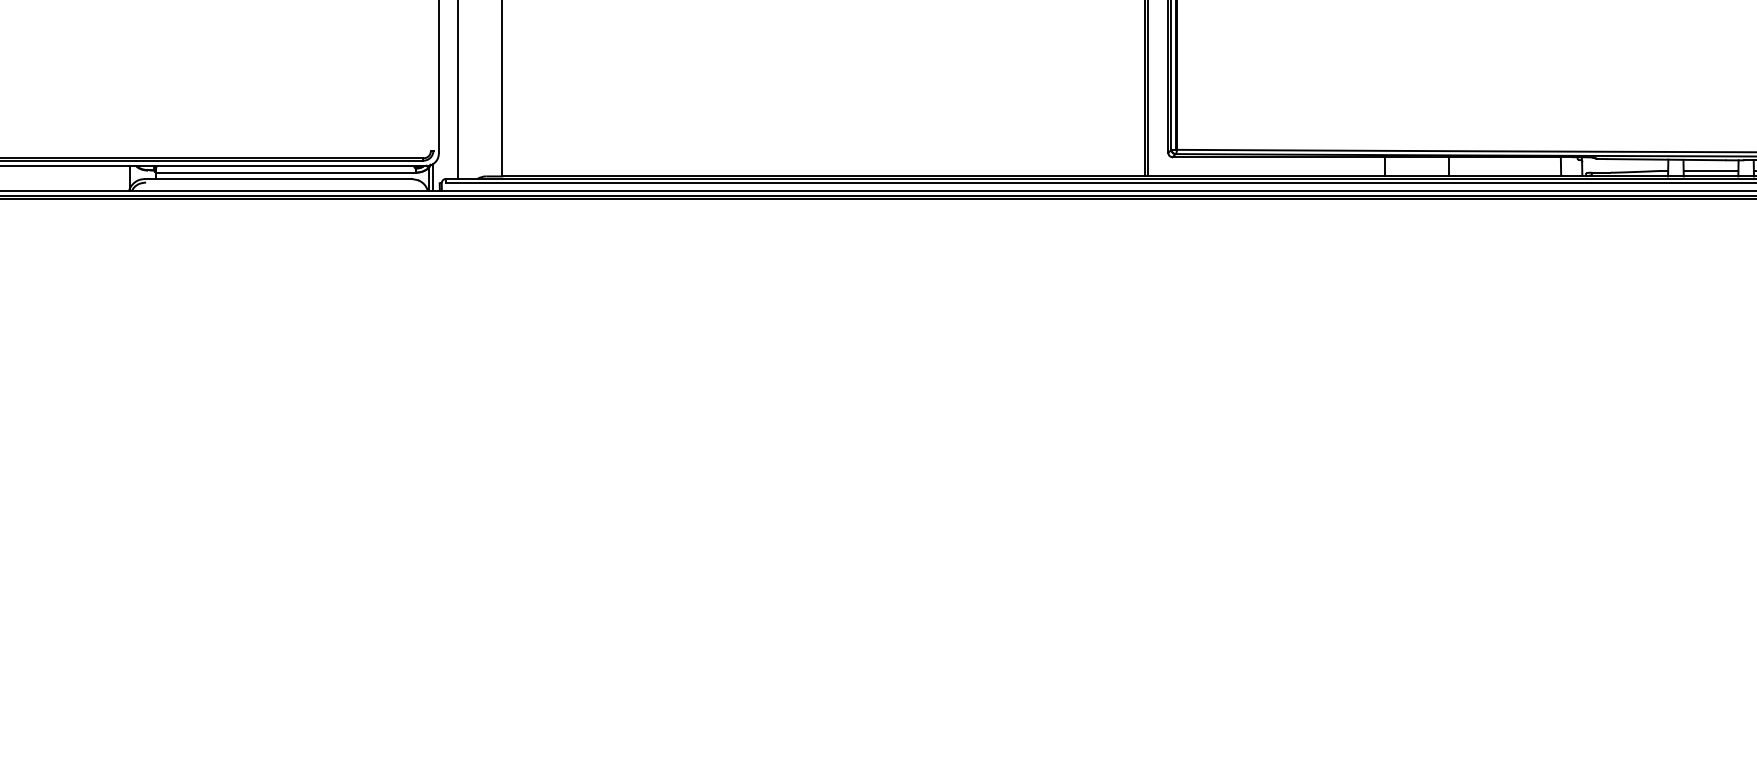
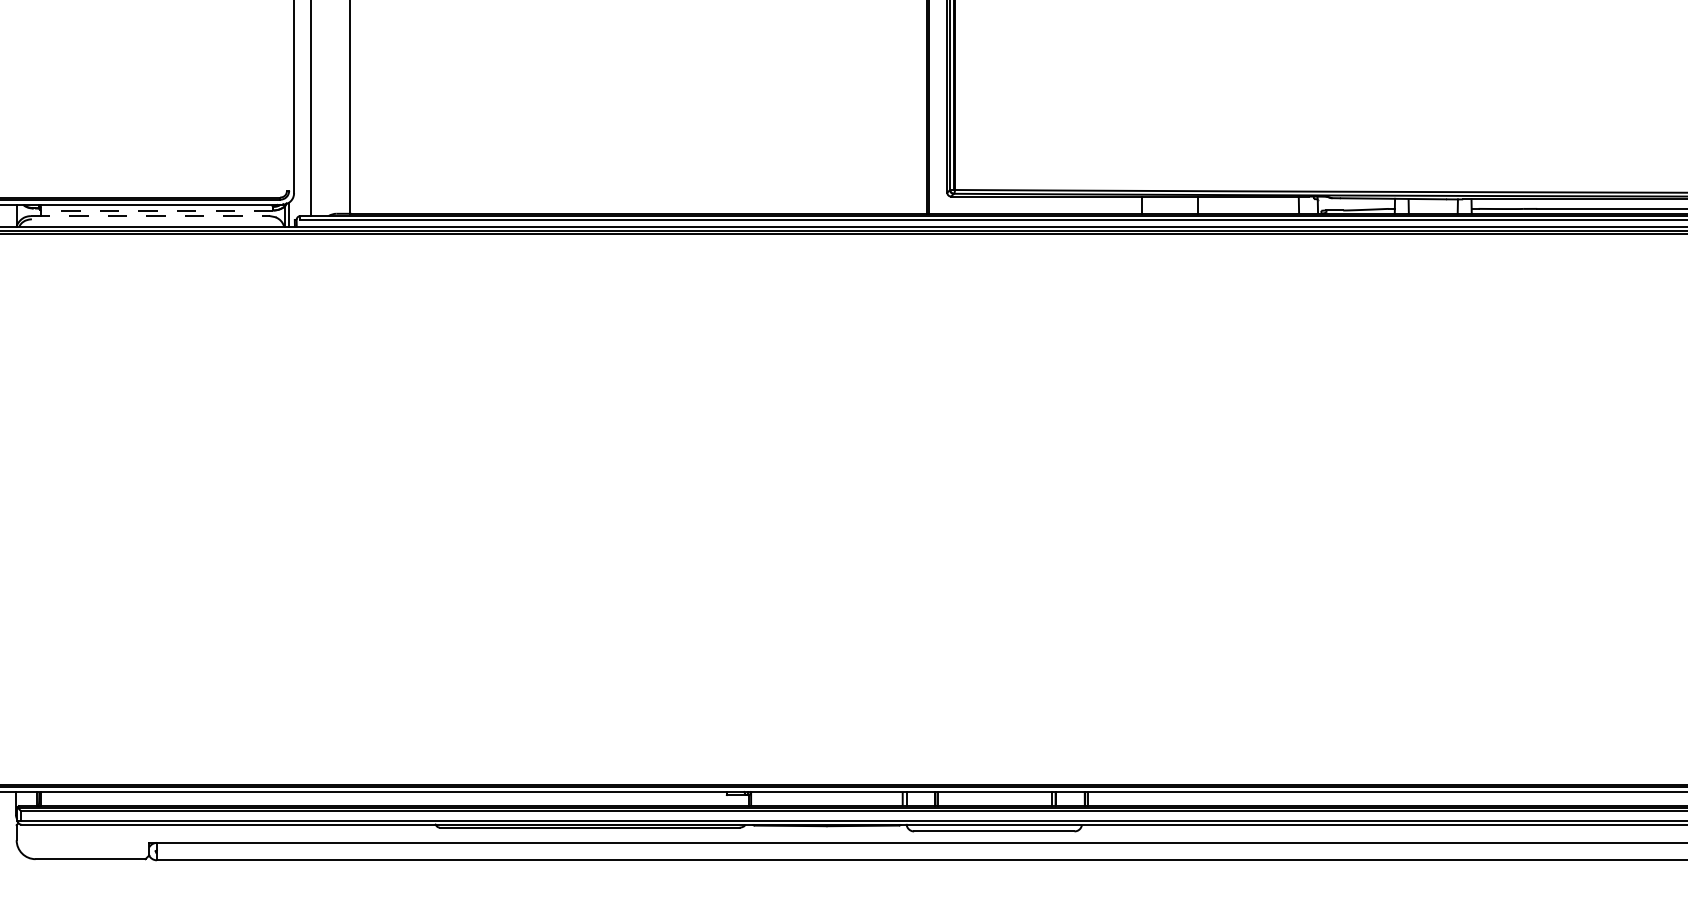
line: (1710, 170) -> (1432, 208), removed
line: (285, 172) -> (156, 210), solid -> dashed
line: (278, 179) -> (150, 216), solid -> dashed

